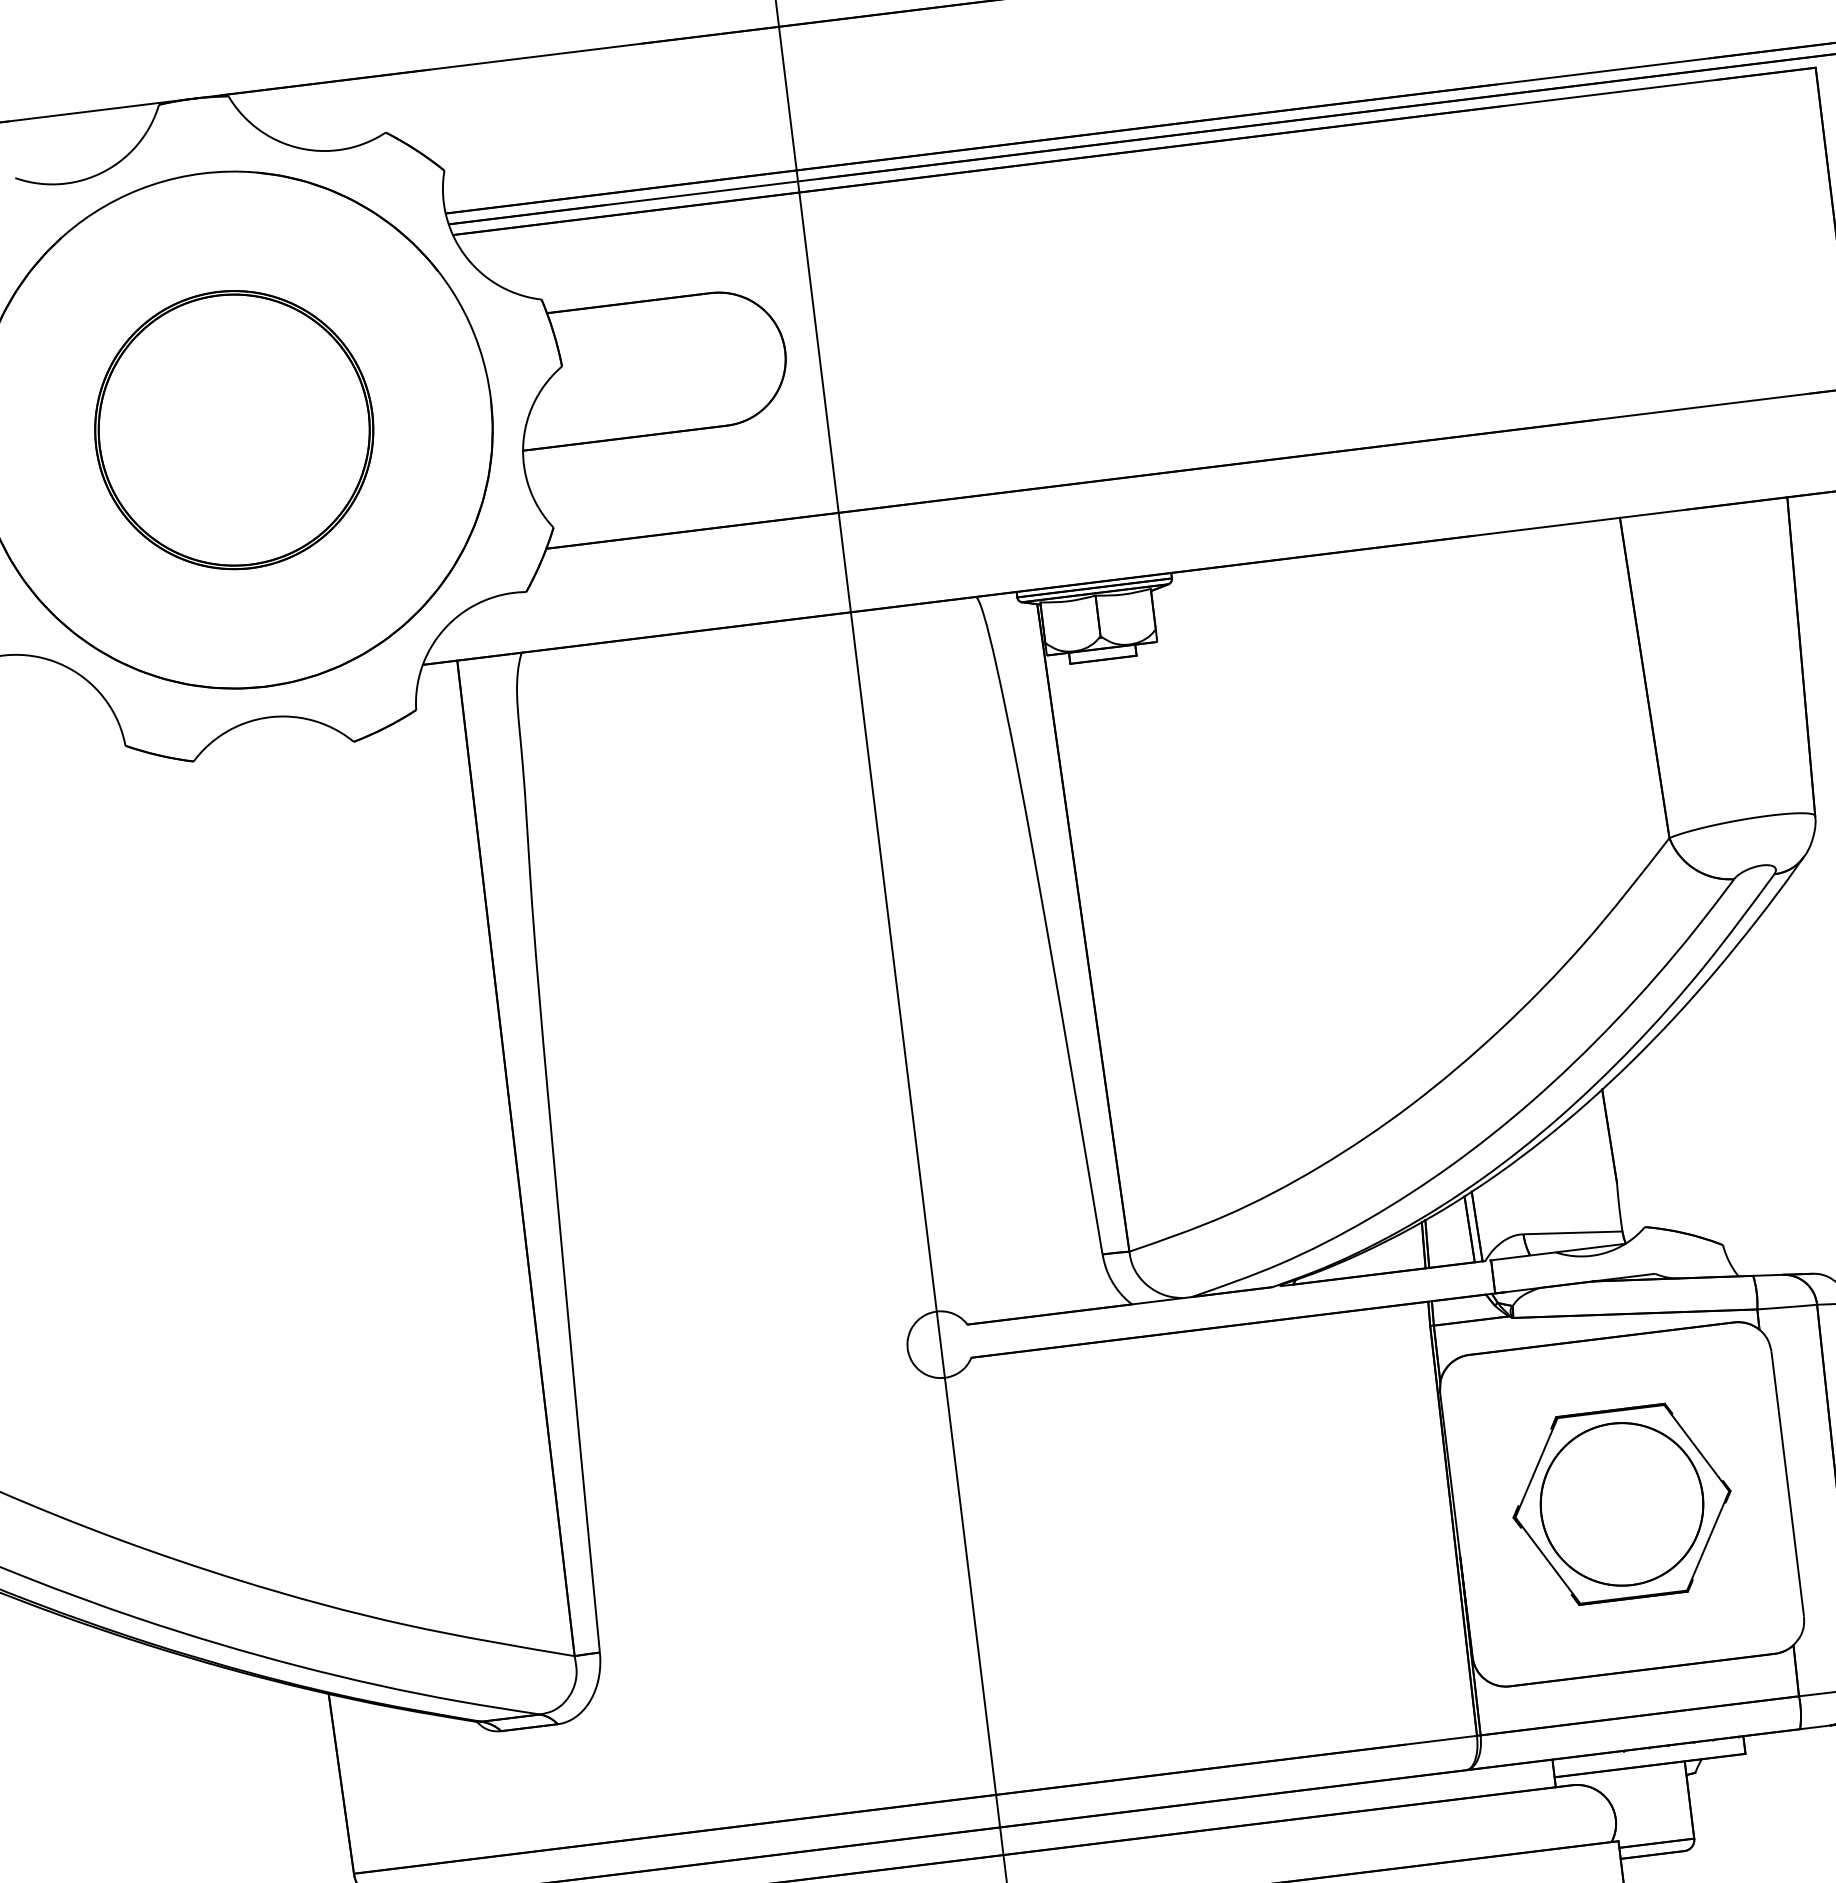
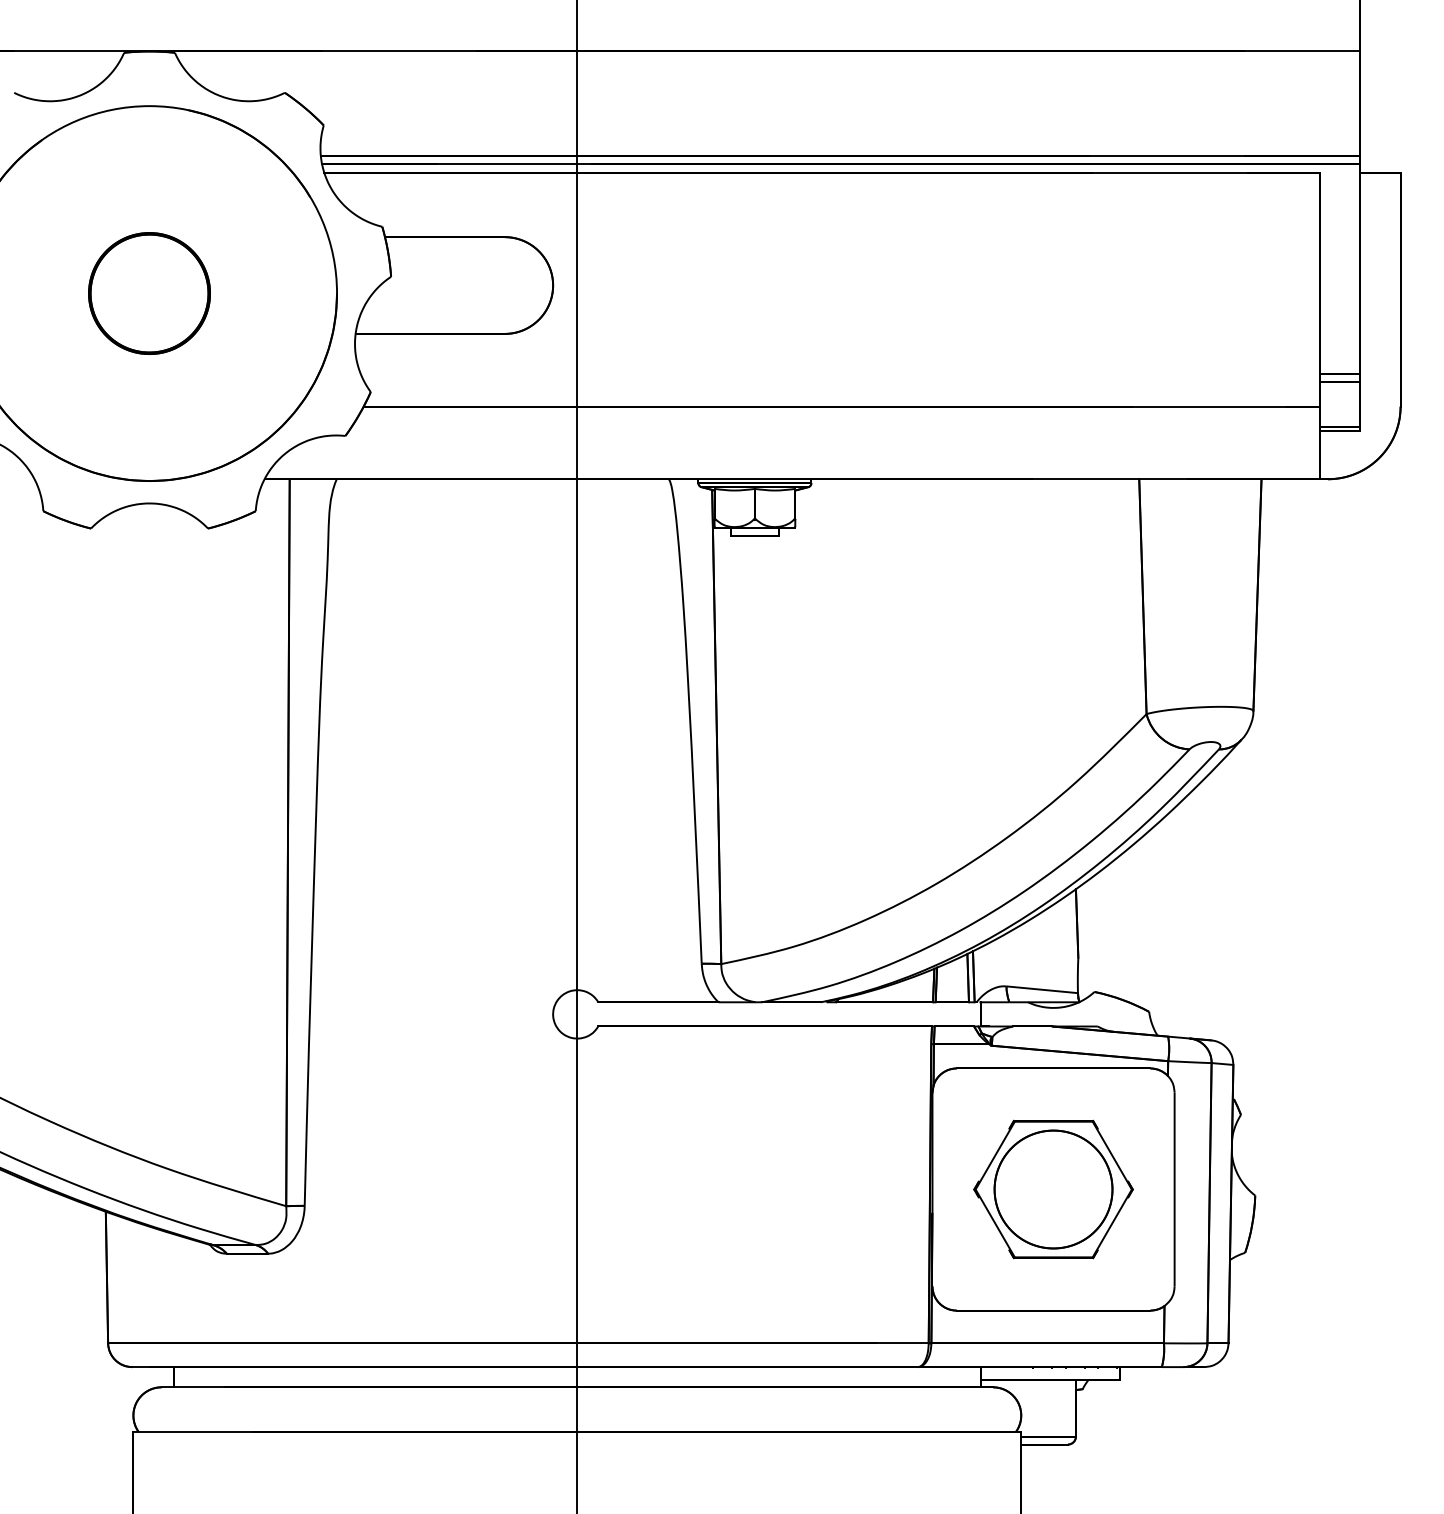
part: (234, 429) -> (149, 293), size x0.6

